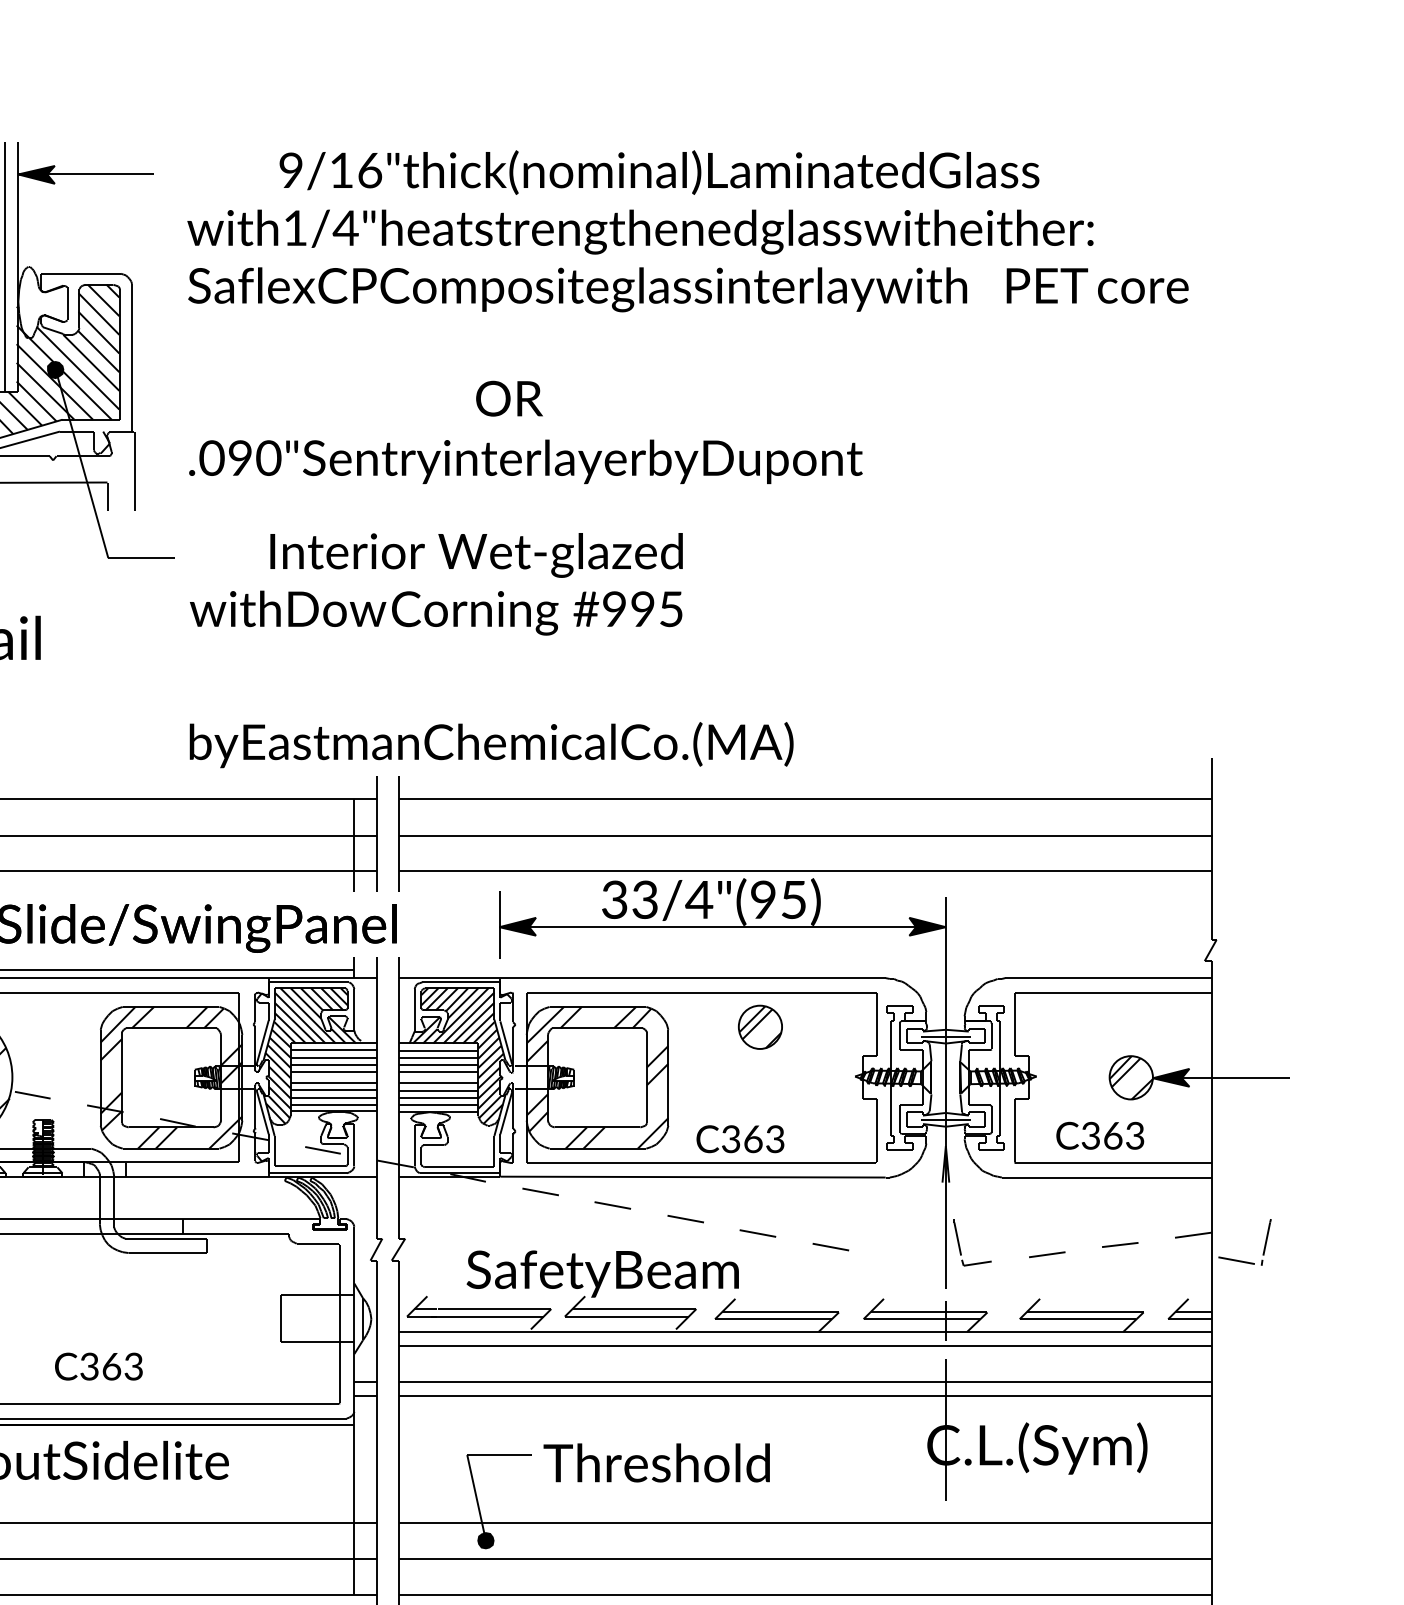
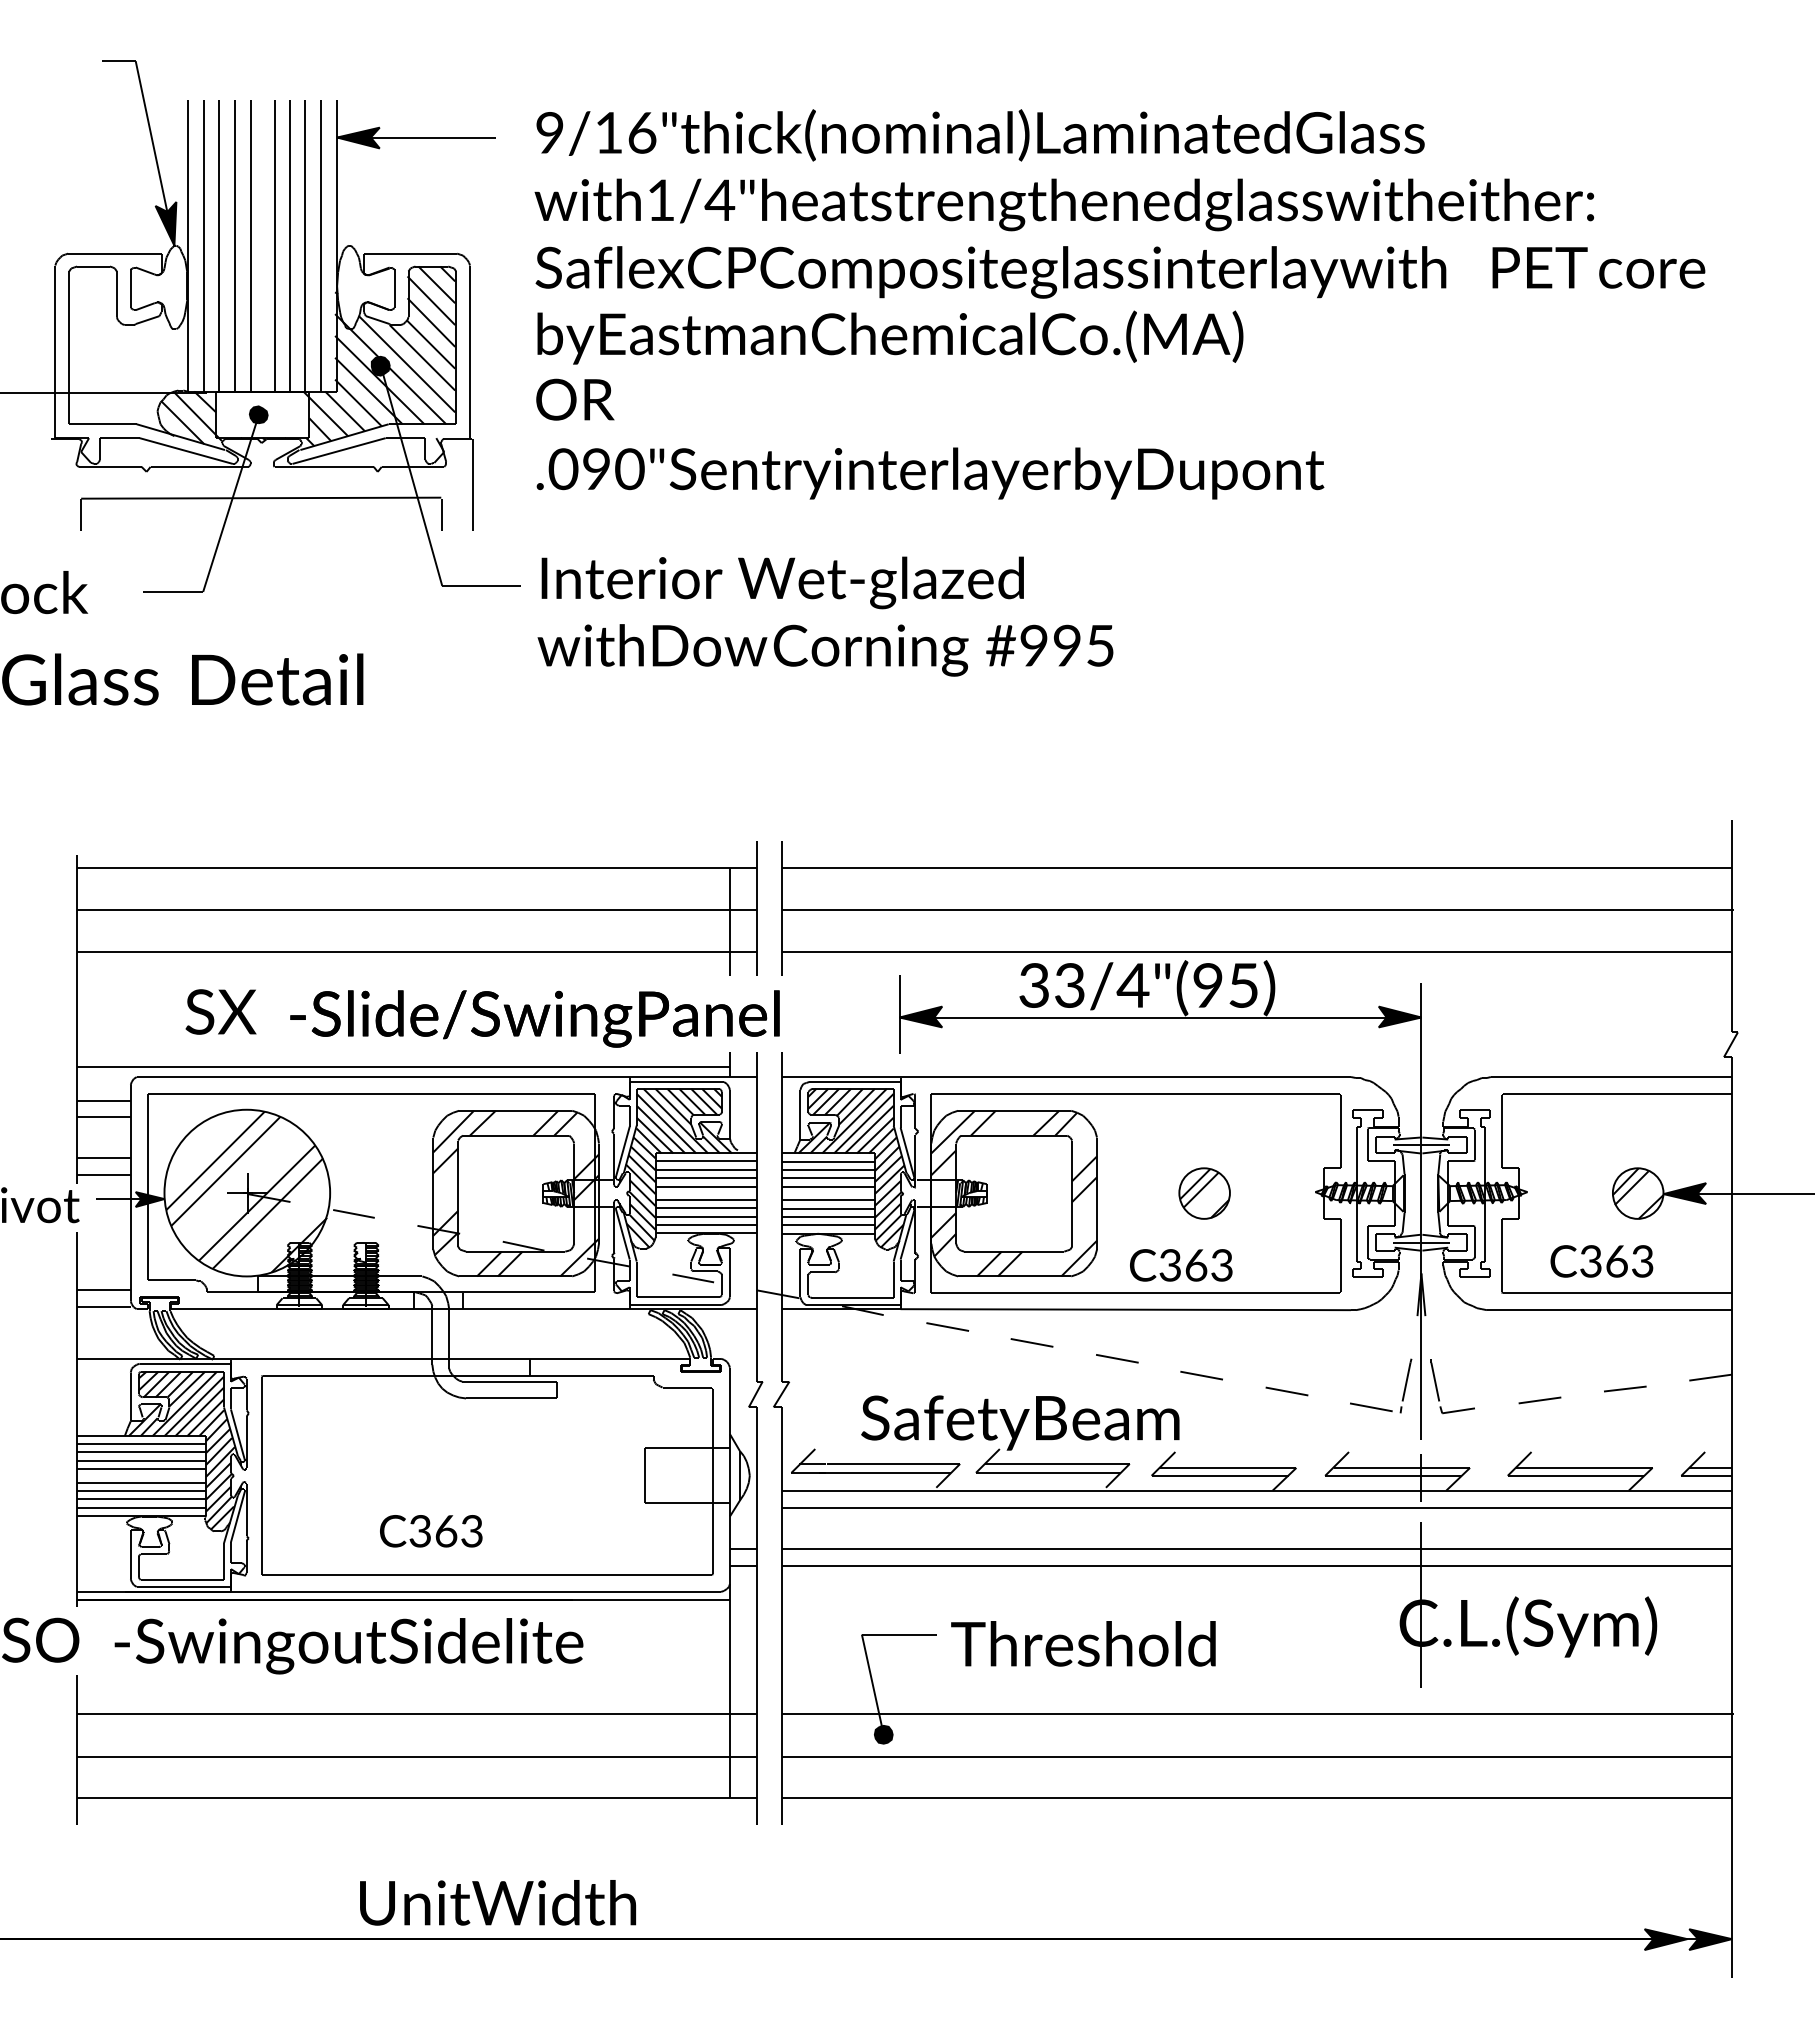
text: (659, 172) -> (980, 135), moved
text: (509, 398) -> (575, 399), moved
text: (476, 555) -> (782, 582), moved
text: (491, 744) -> (890, 337), moved
part: (760, 1027) -> (1204, 1193), moved
part: (1242, 1260) -> (1378, 1407), moved

